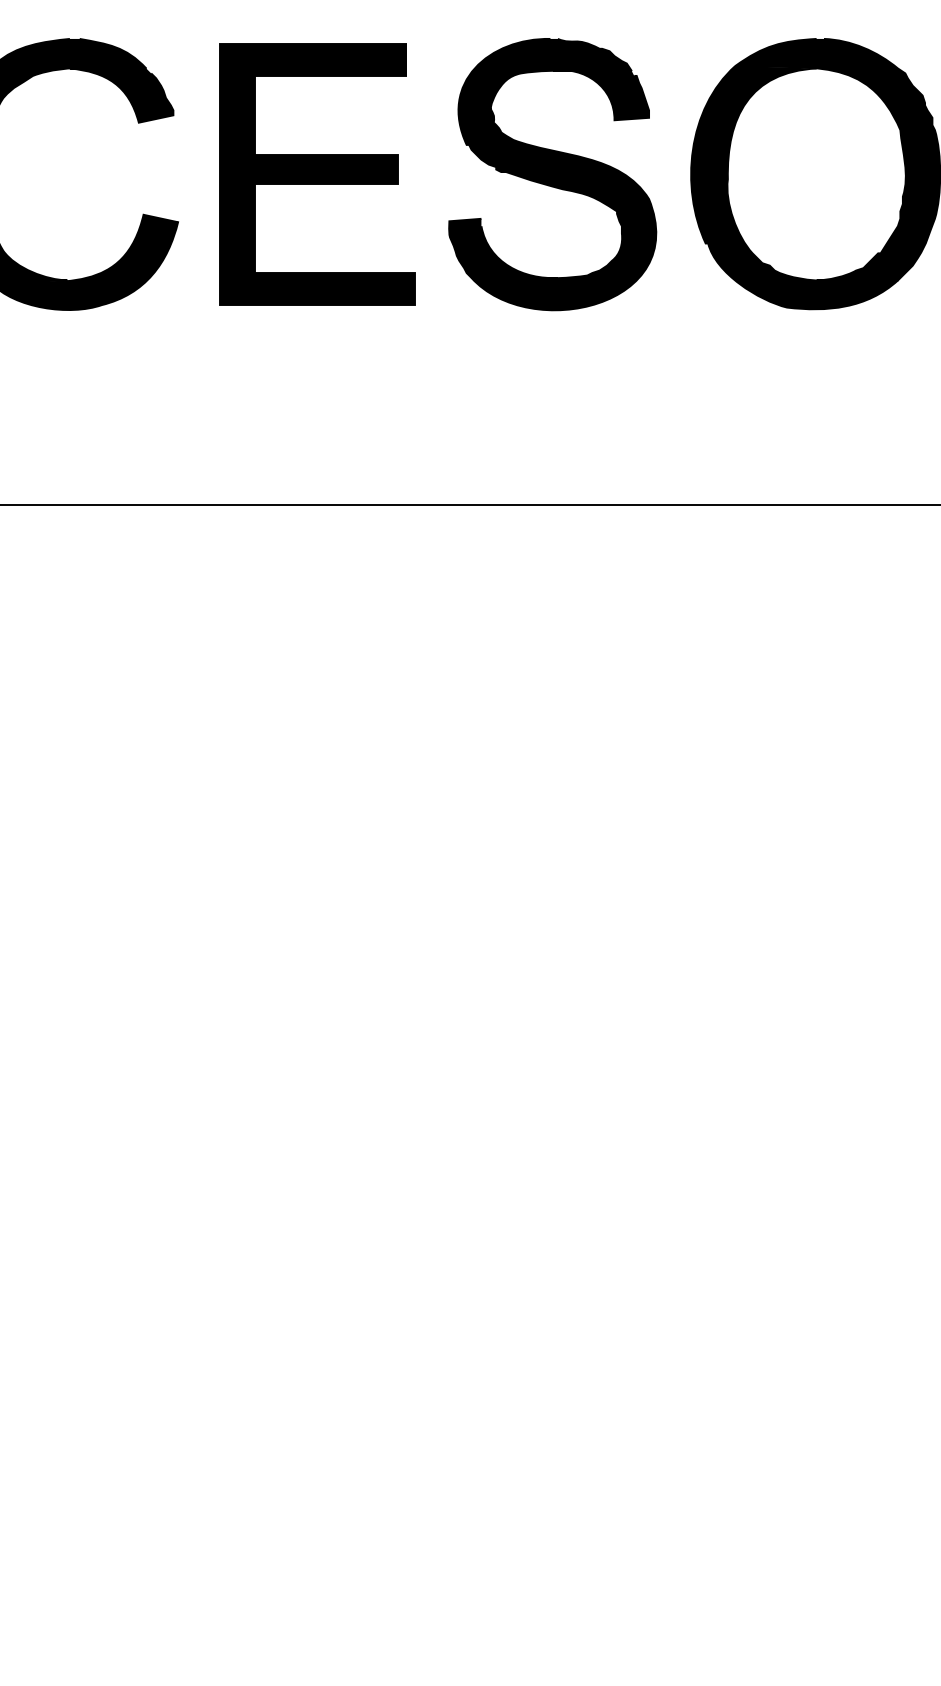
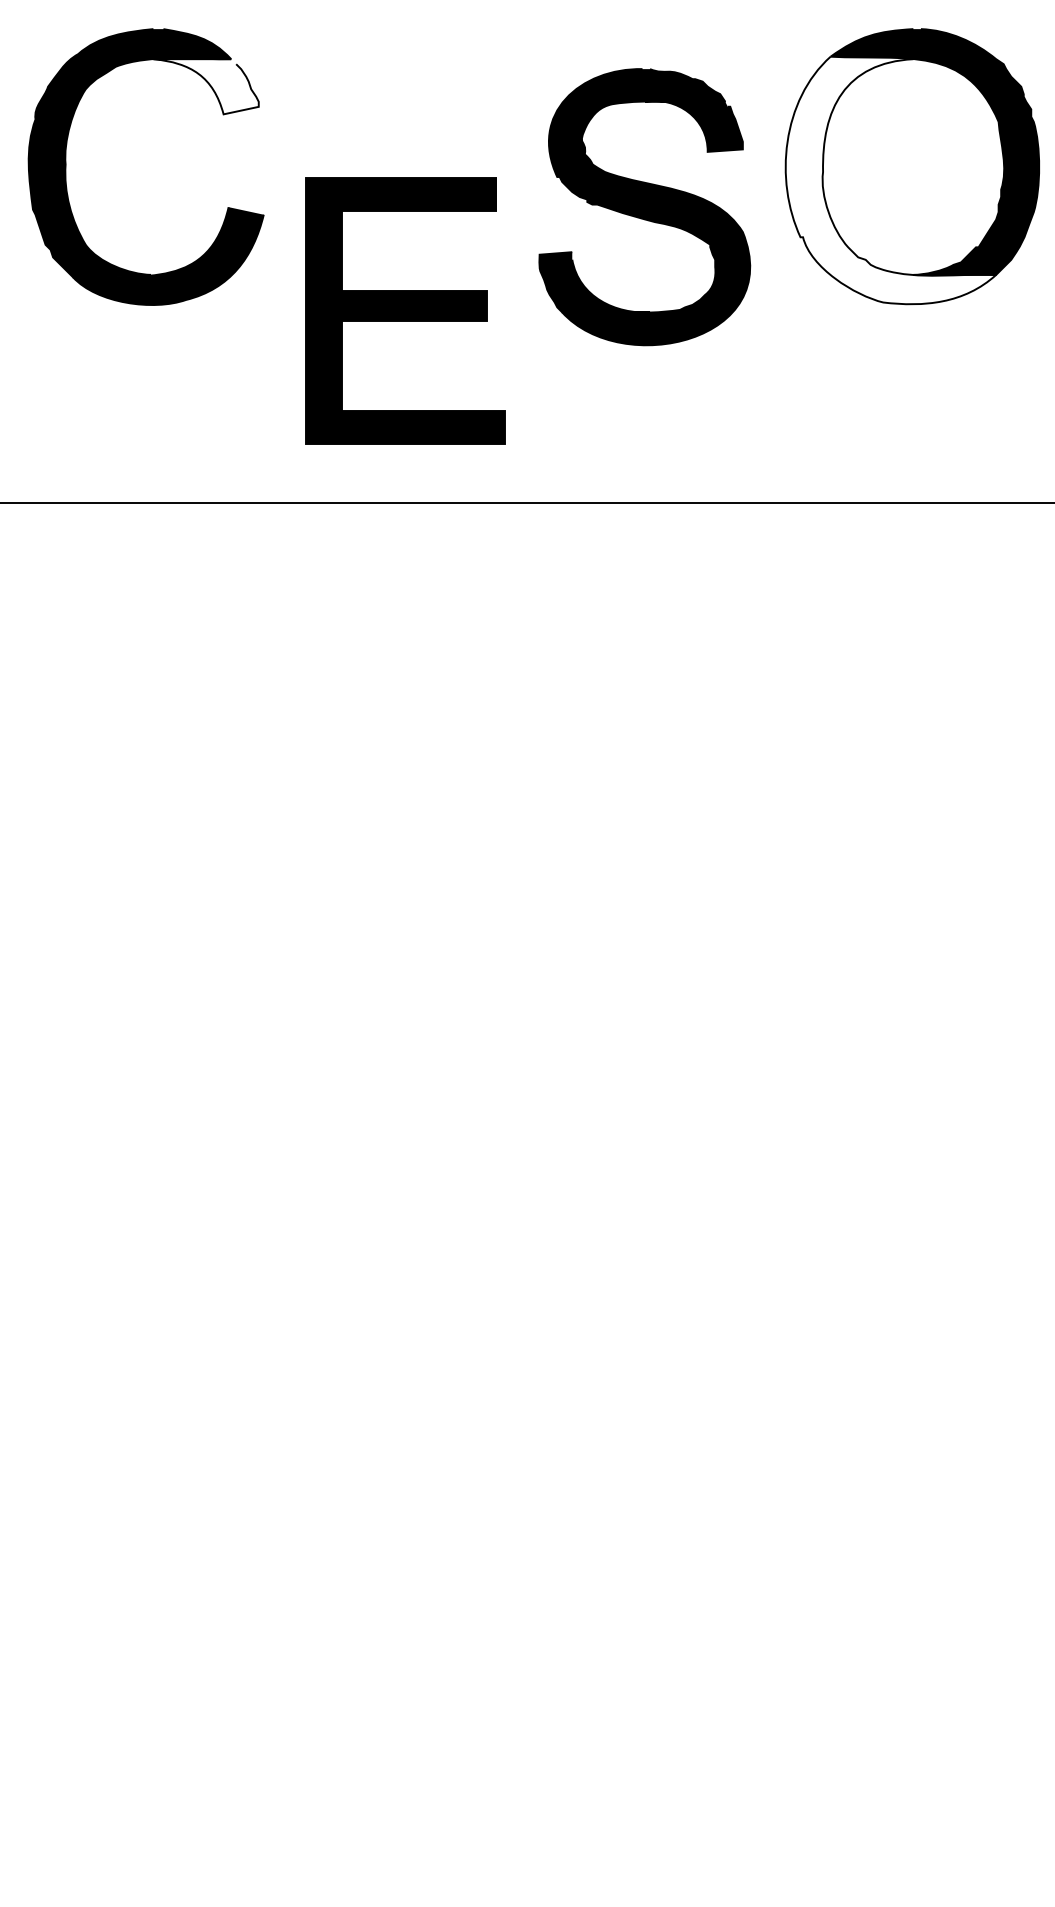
fill: (121, 95) -> (205, 86), removed
part: (317, 173) -> (405, 310), moved
part: (552, 174) -> (644, 207), moved
fill: (794, 187) -> (890, 180), removed

